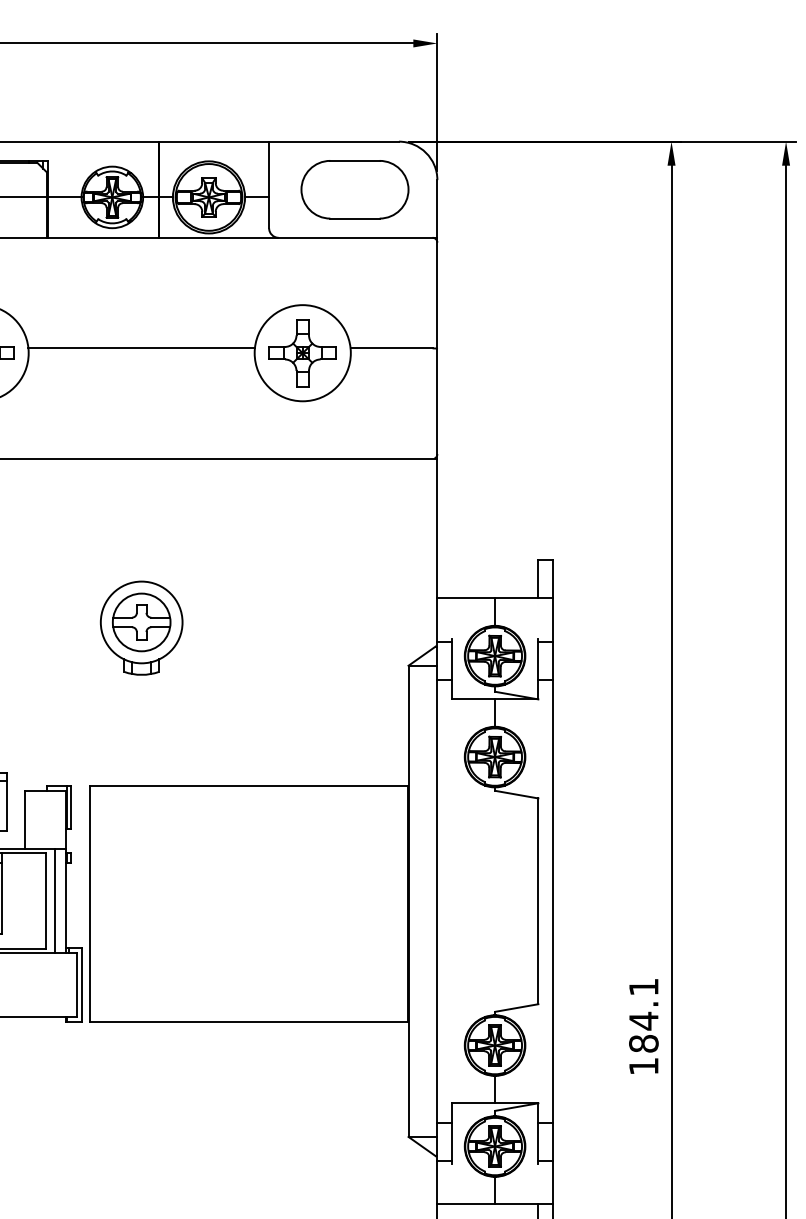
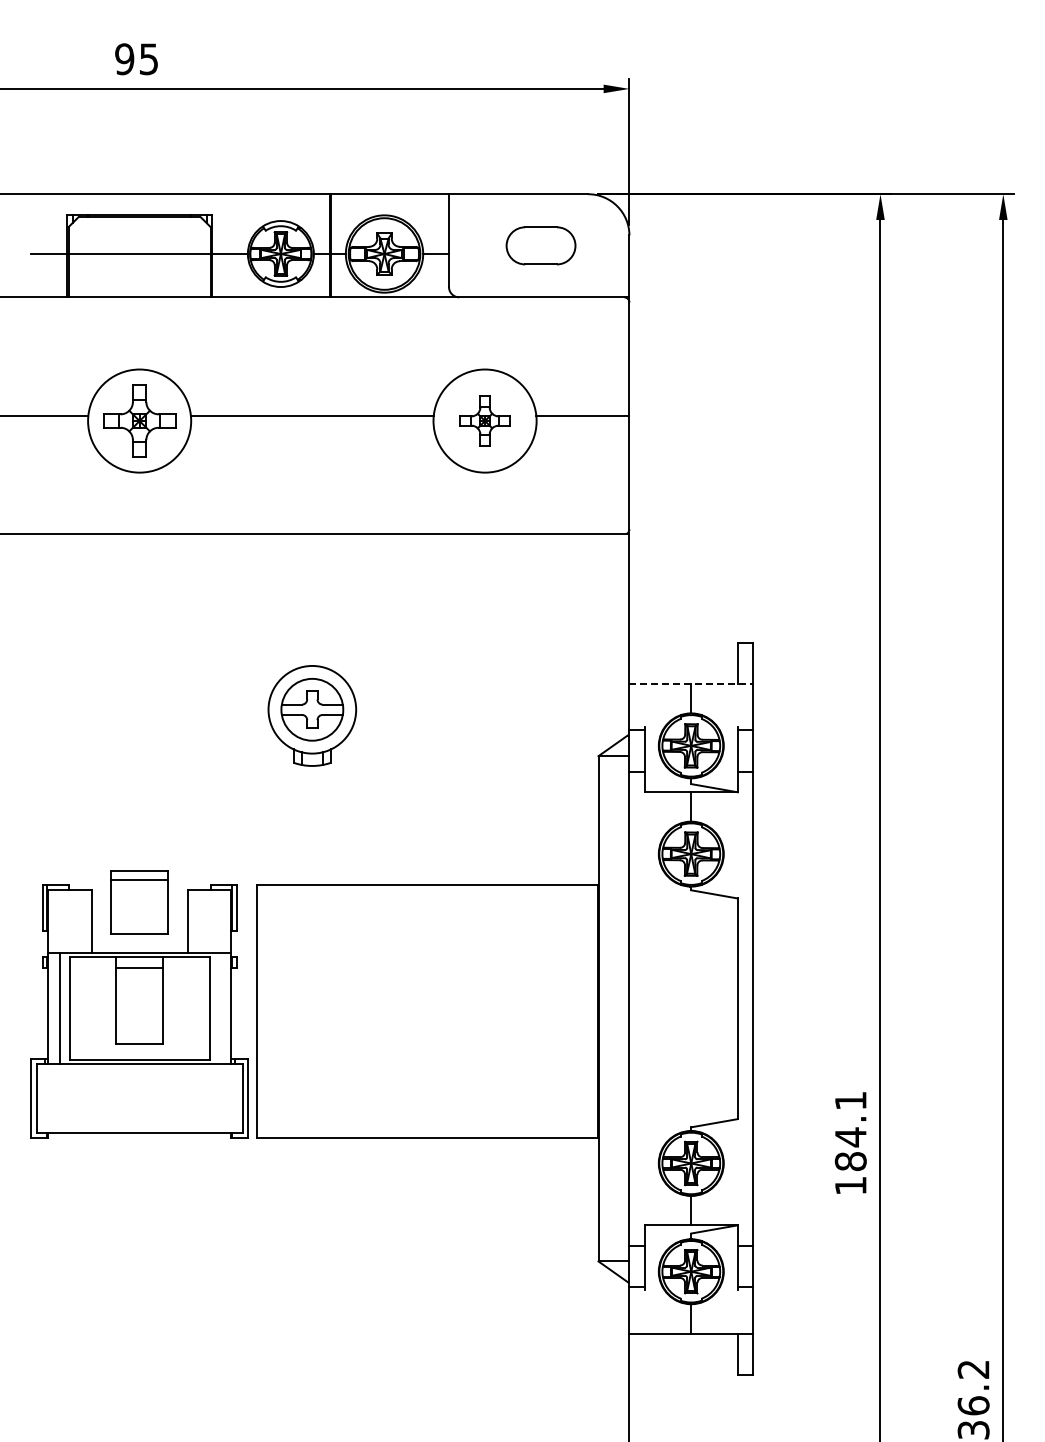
part: (354, 189) -> (540, 245), size x0.6
part: (302, 352) -> (484, 420), size x0.7
line: (495, 598) -> (691, 684), solid -> dashed
line: (55, 901) -> (219, 1008), removed

